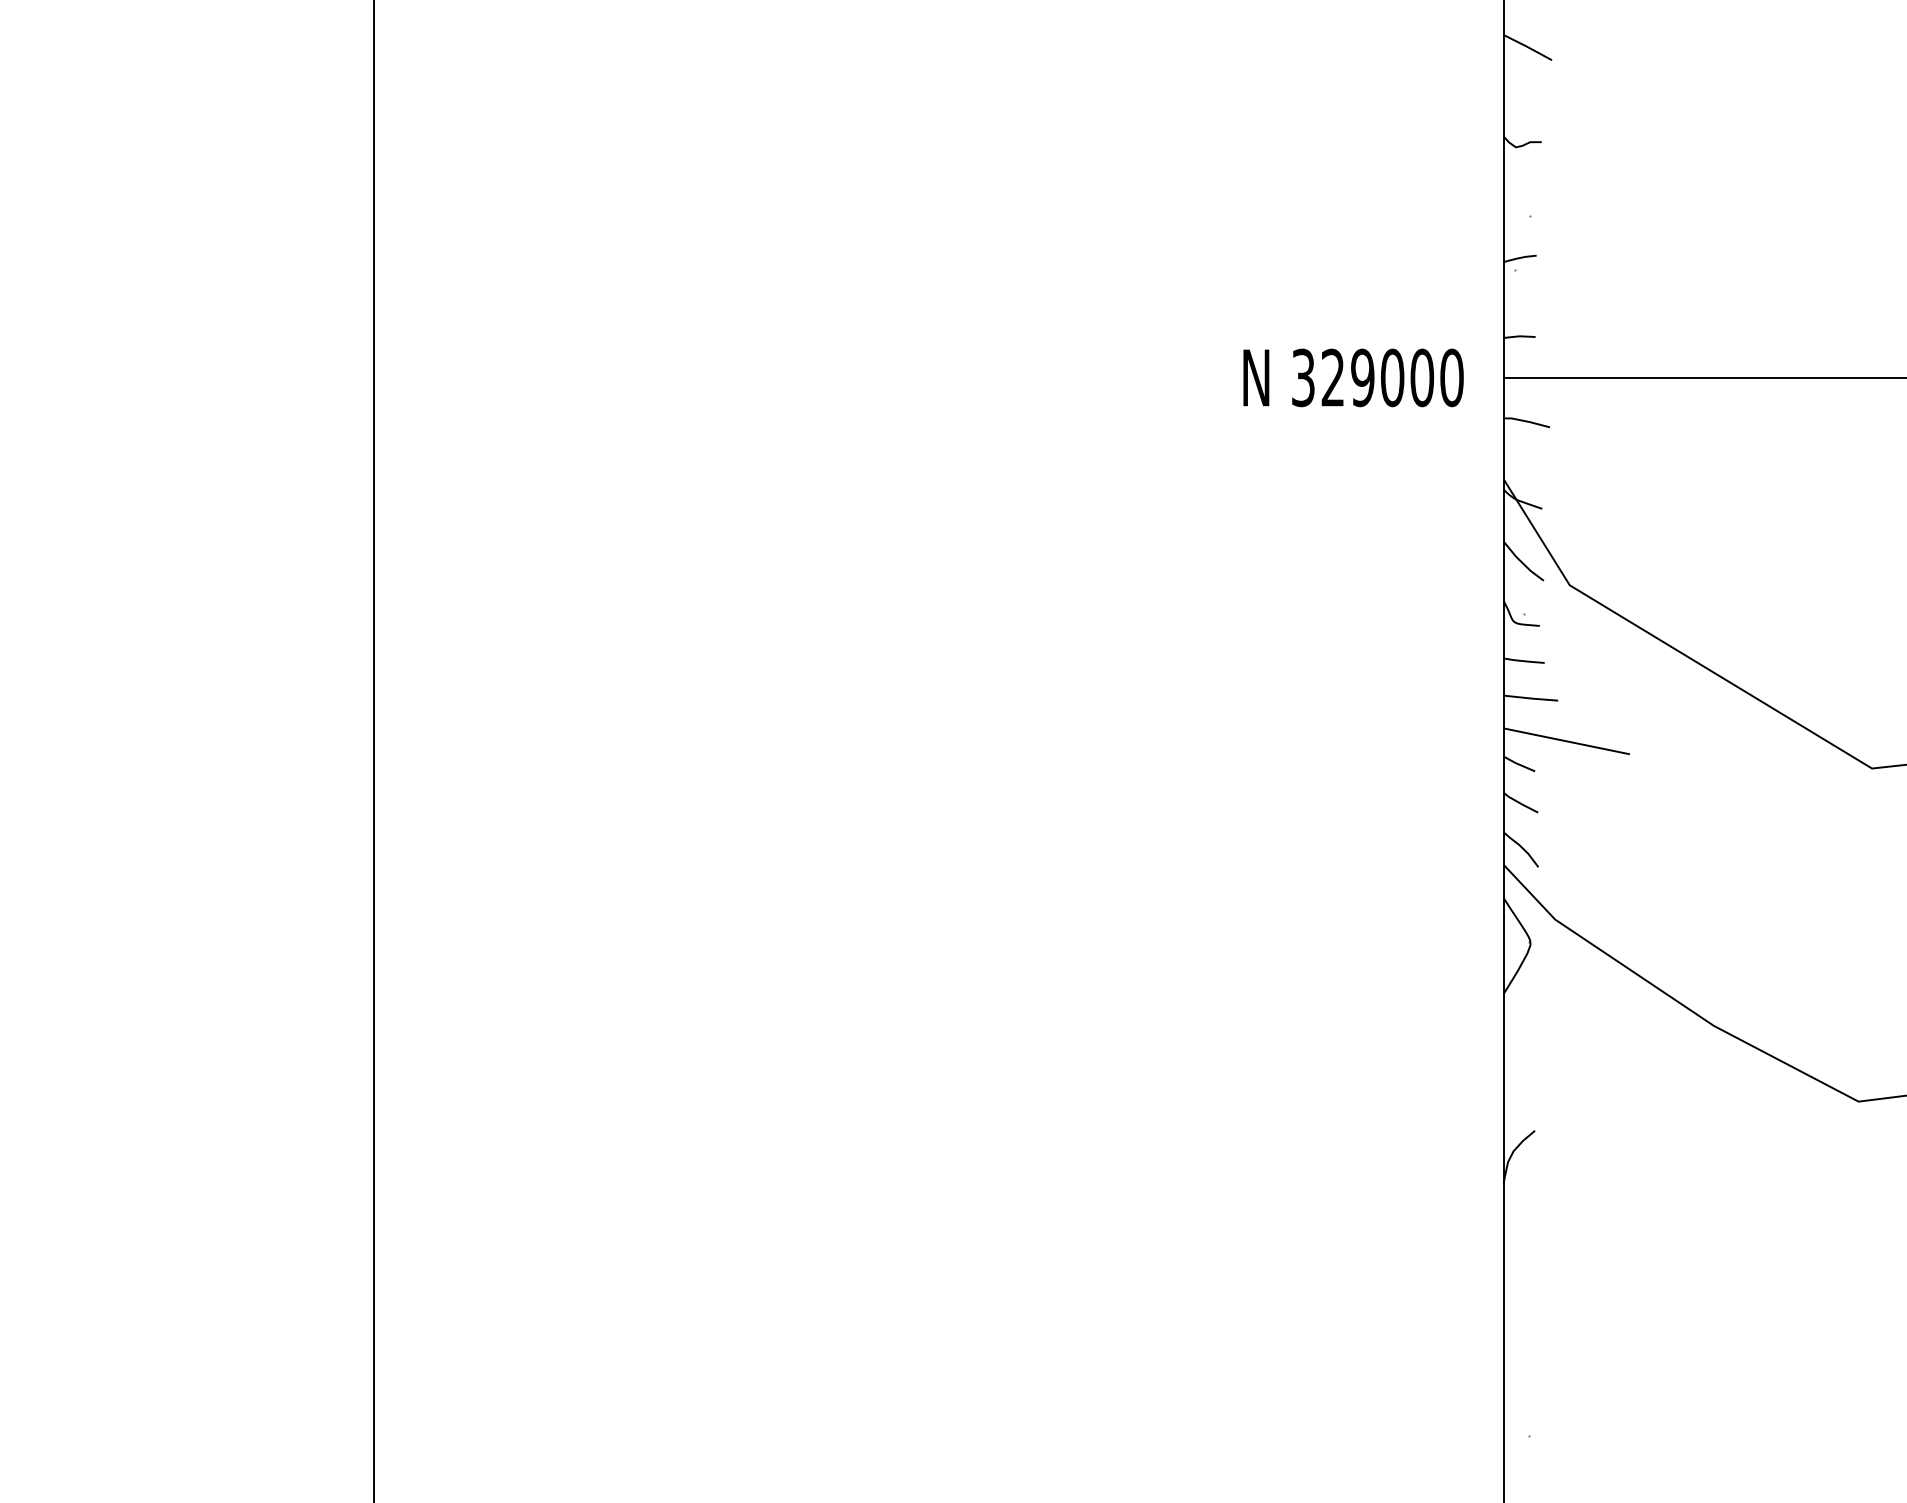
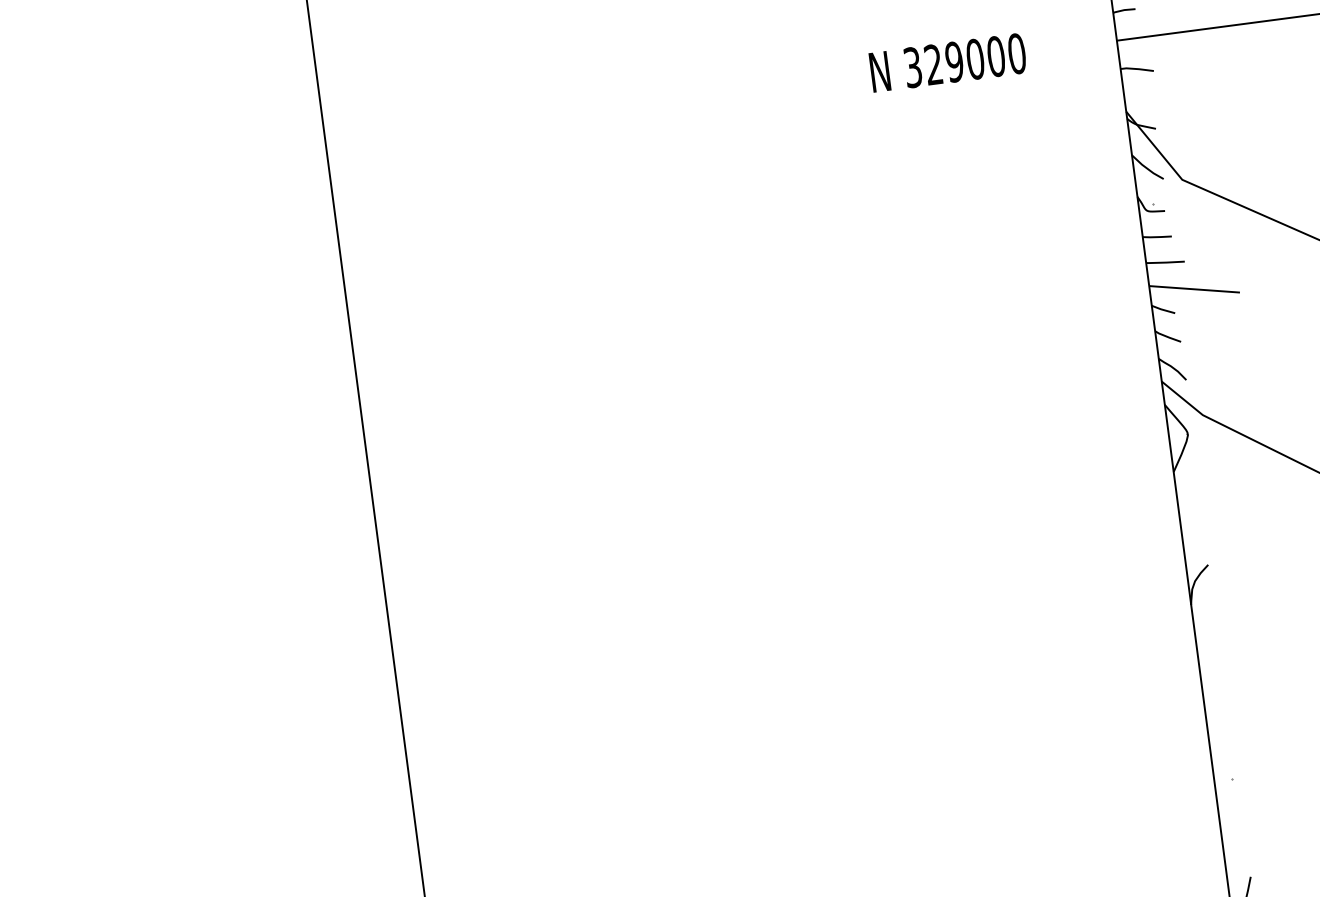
text: (1353, 377) -> (948, 62), moved

